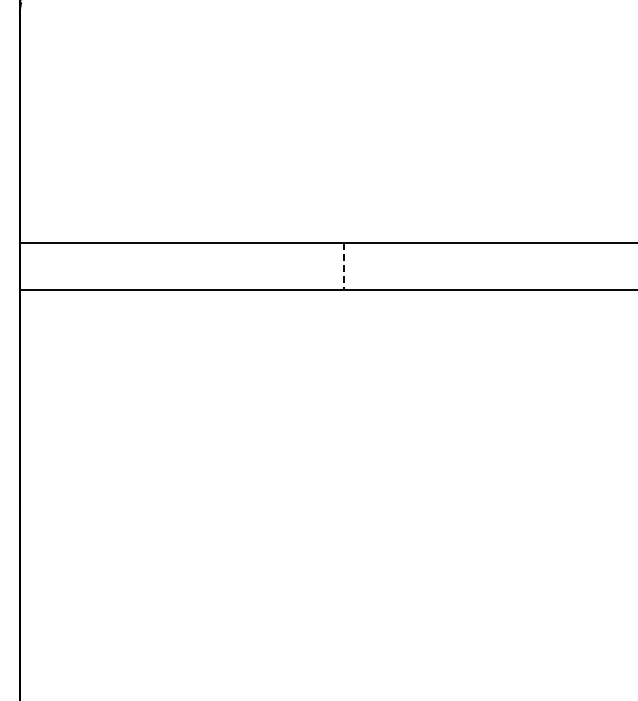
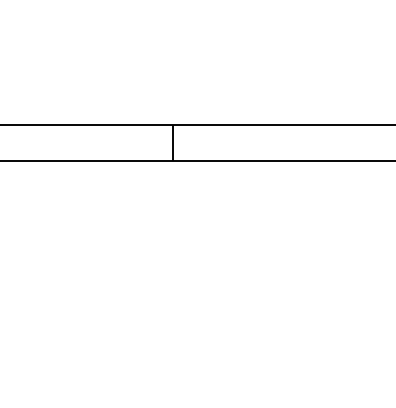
line: (344, 267) -> (173, 144), dashed -> solid

